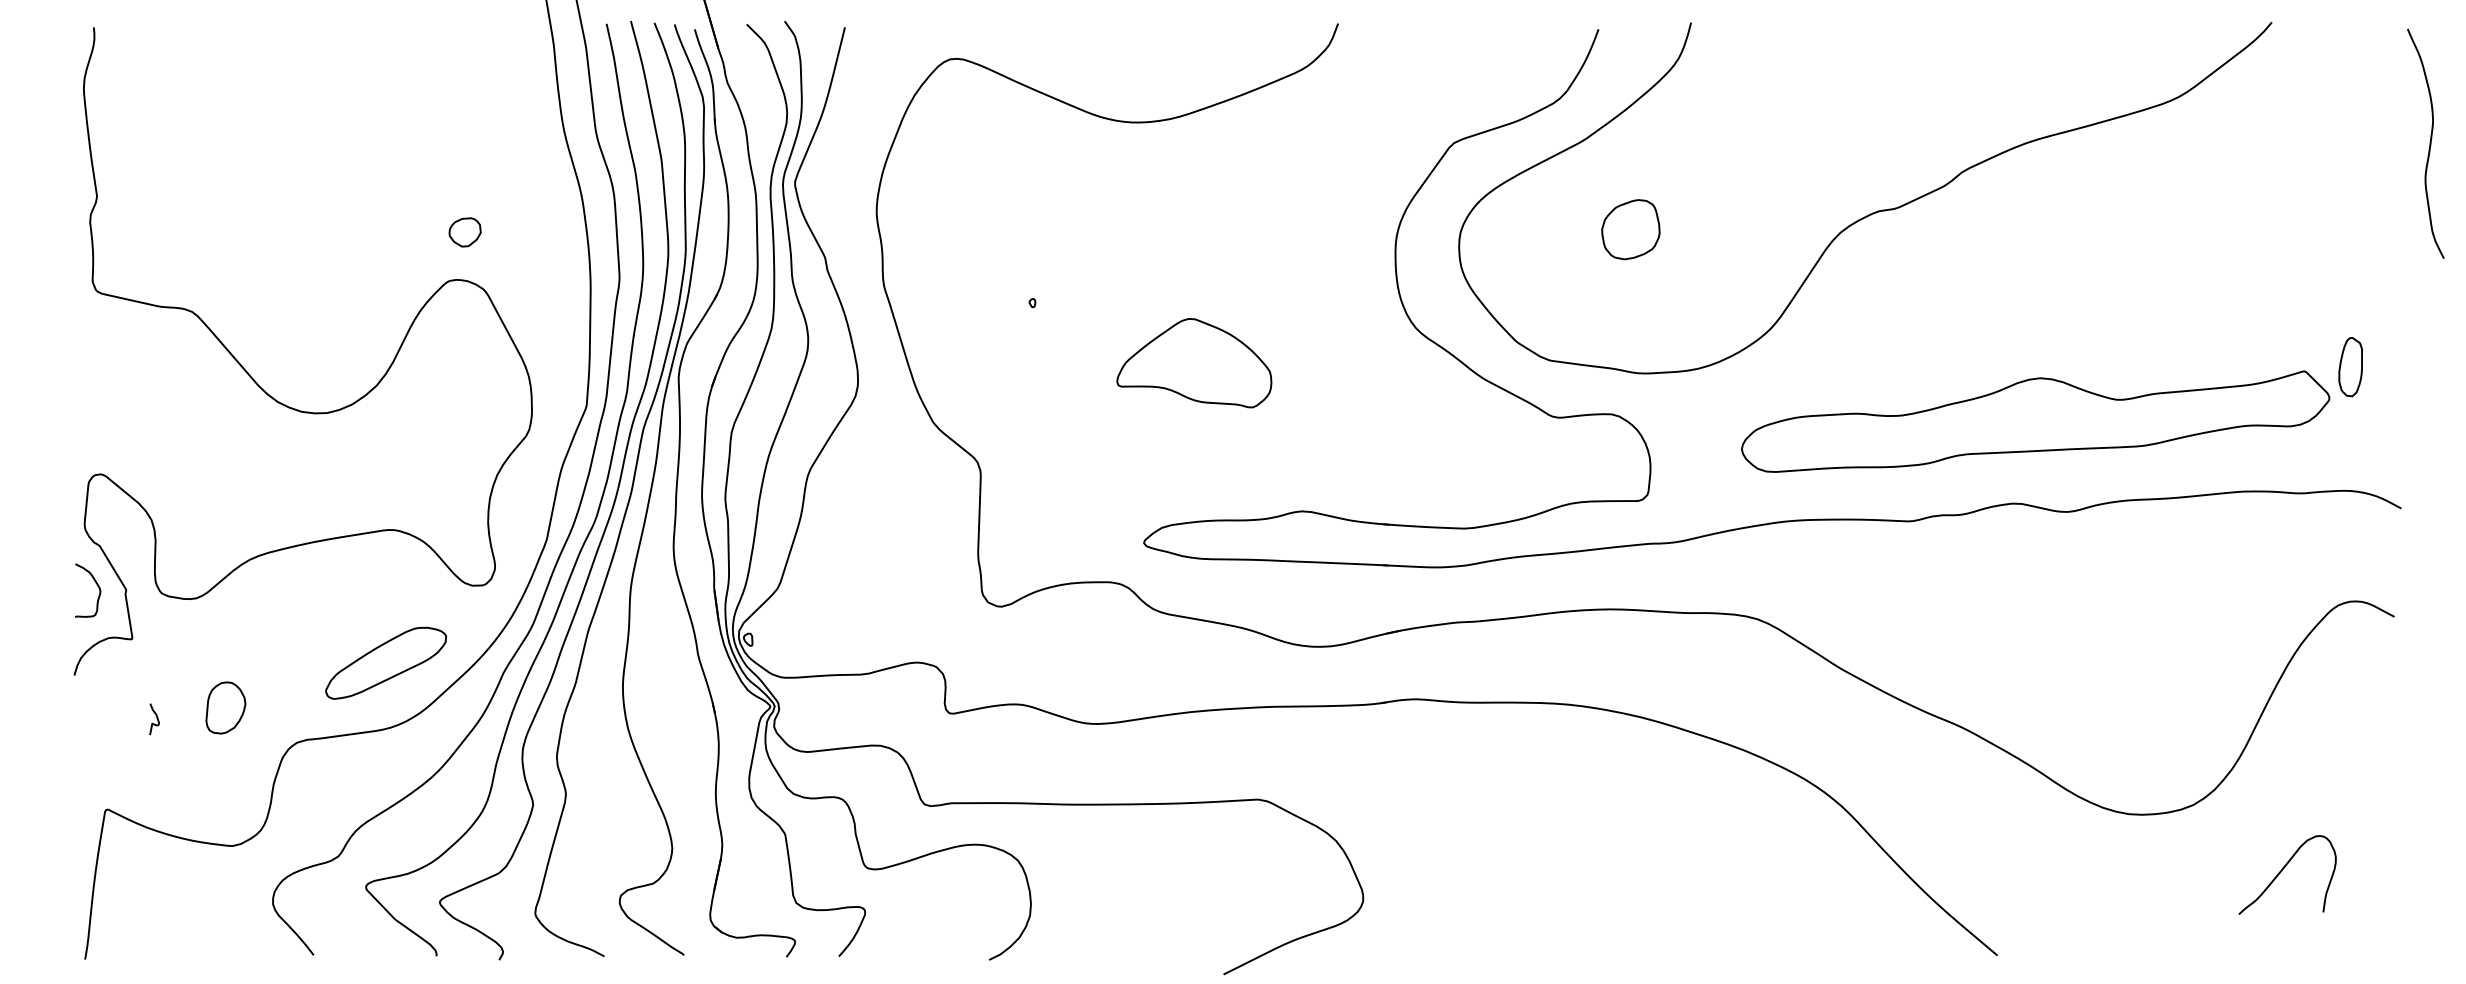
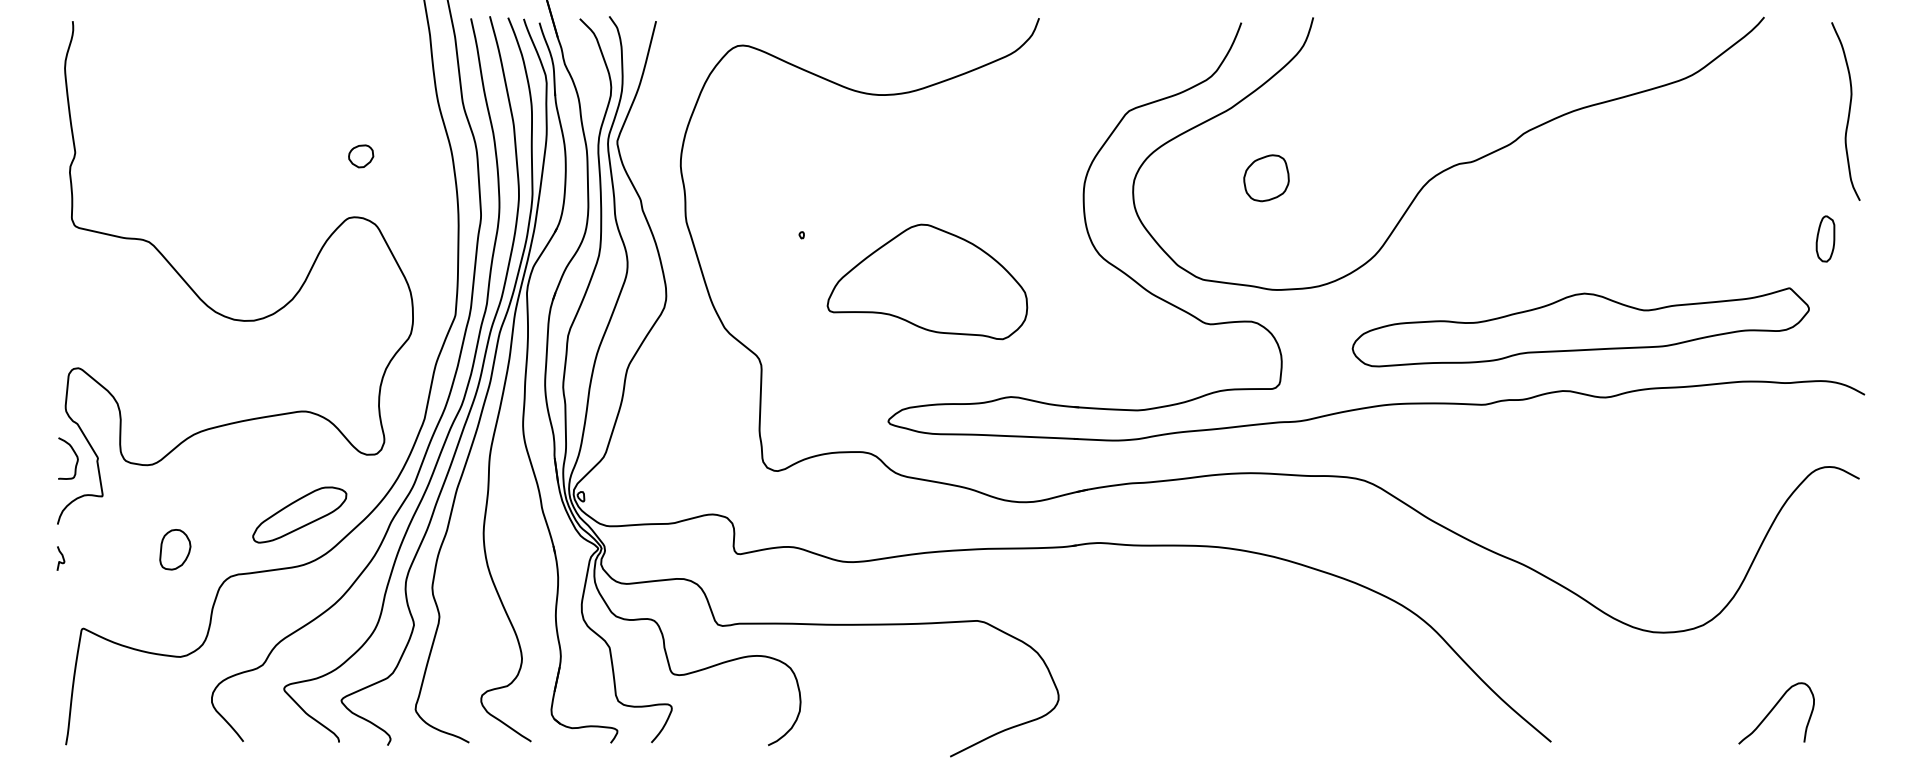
curve: (2429, 143) -> (1848, 111), moved
part: (465, 232) -> (361, 156), moved
part: (1194, 362) -> (927, 281), size x1.67
part: (2350, 366) -> (1825, 238), moved
curve: (156, 719) -> (62, 558), moved
curve: (2283, 869) -> (1773, 709), moved

